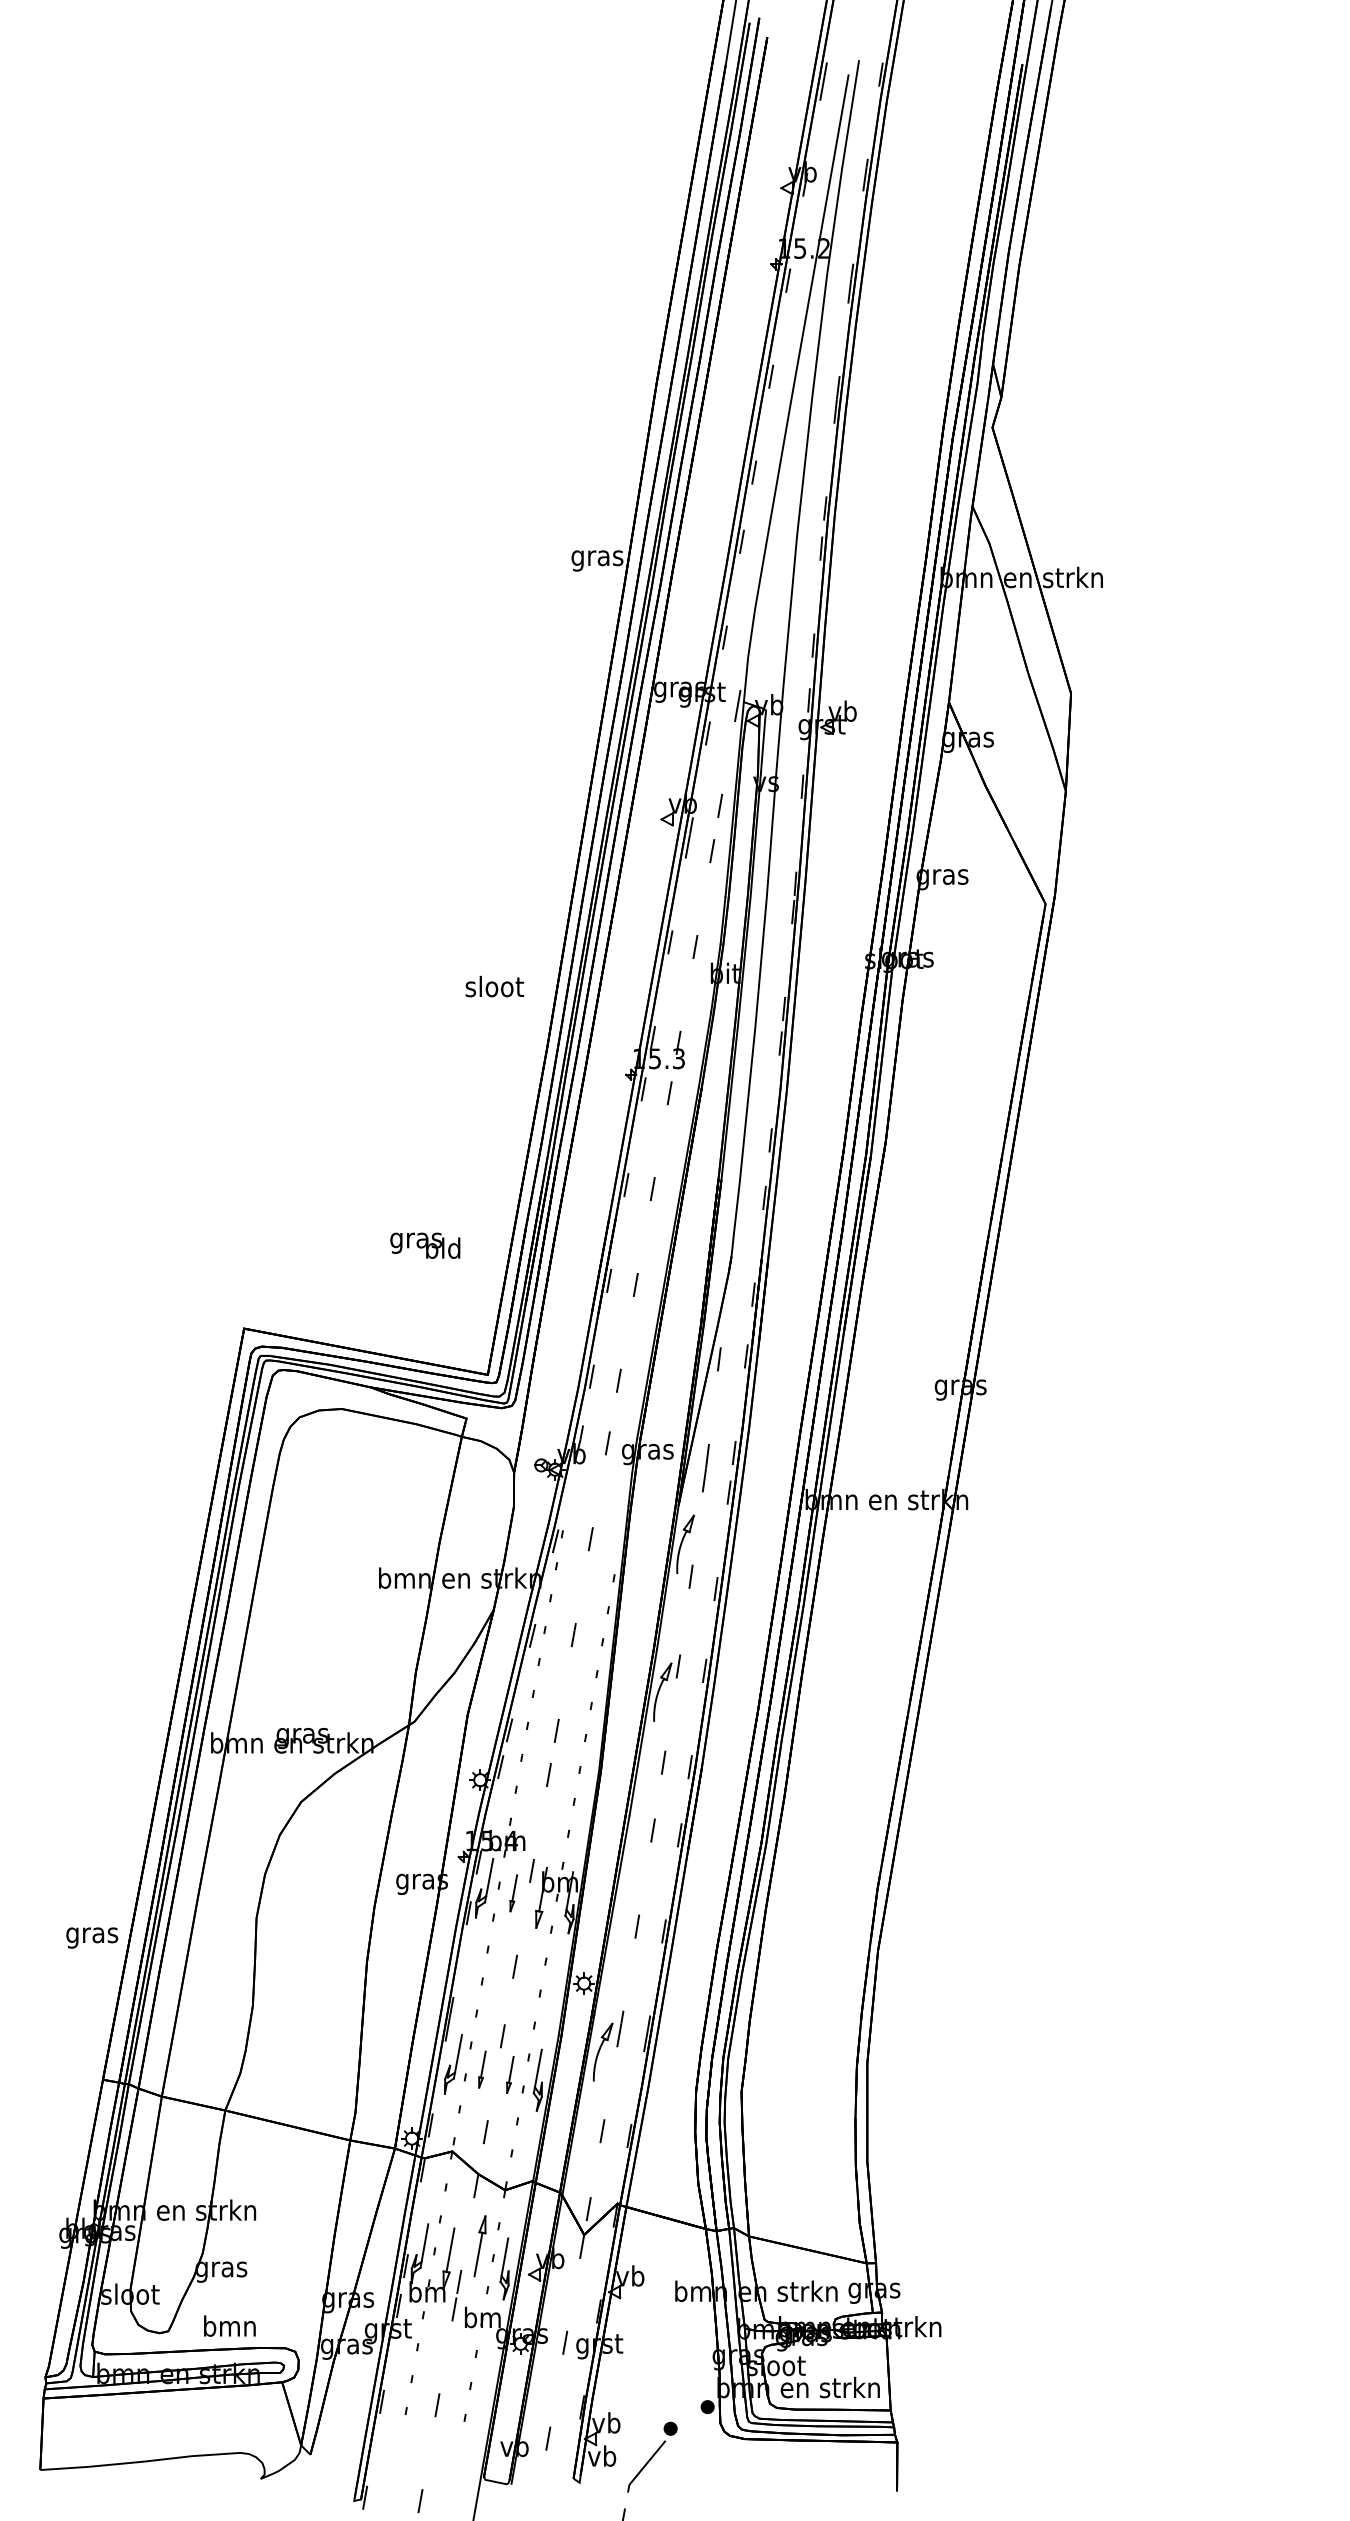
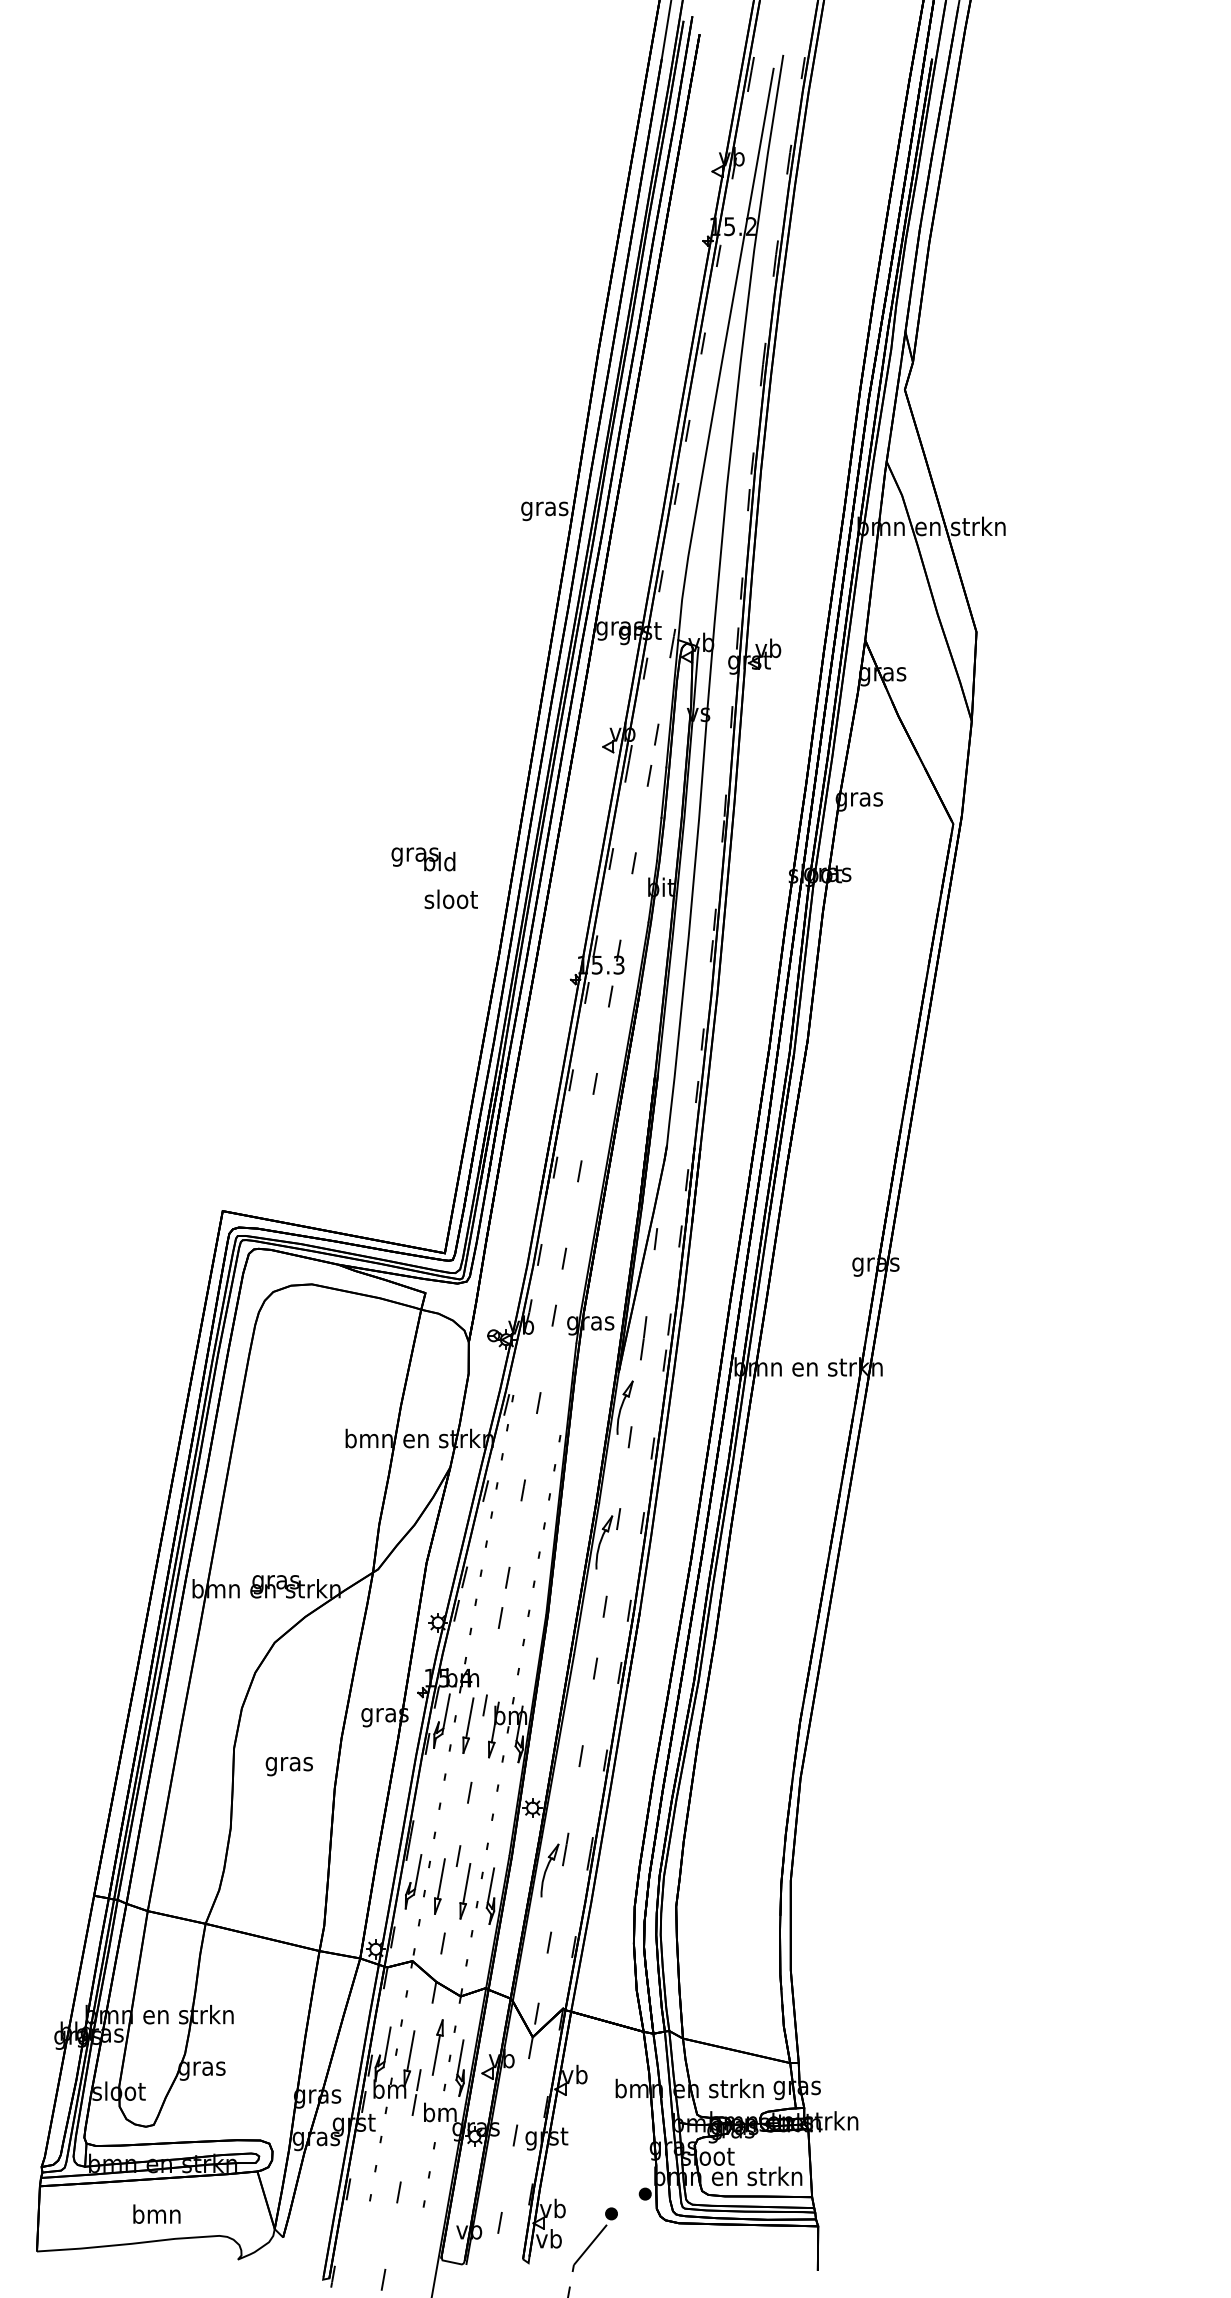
text: (425, 1245) -> (423, 859), moved
part: (513, 1893) -> (468, 1725), size x1.67
text: (92, 1937) -> (289, 1766), moved
part: (482, 2069) -> (440, 1886), size x1.67
part: (510, 2074) -> (465, 1890), size x1.67
text: (229, 2325) -> (156, 2213), moved

